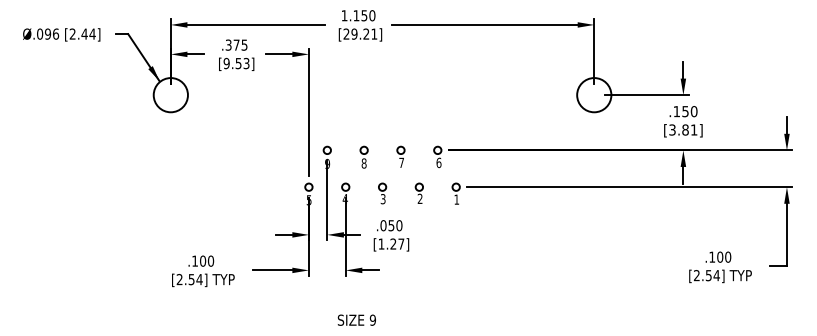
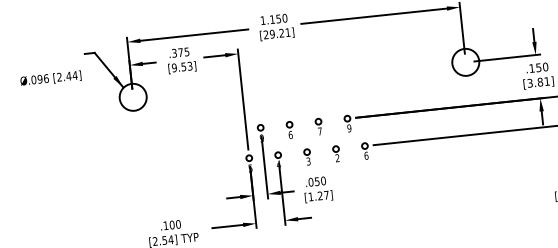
text: (61, 34) -> (50, 78), moved
text: (438, 162) -> (349, 128), 6 -> 9
text: (363, 163) -> (290, 135), 8 -> 6
text: (456, 199) -> (366, 155), 1 -> 6

